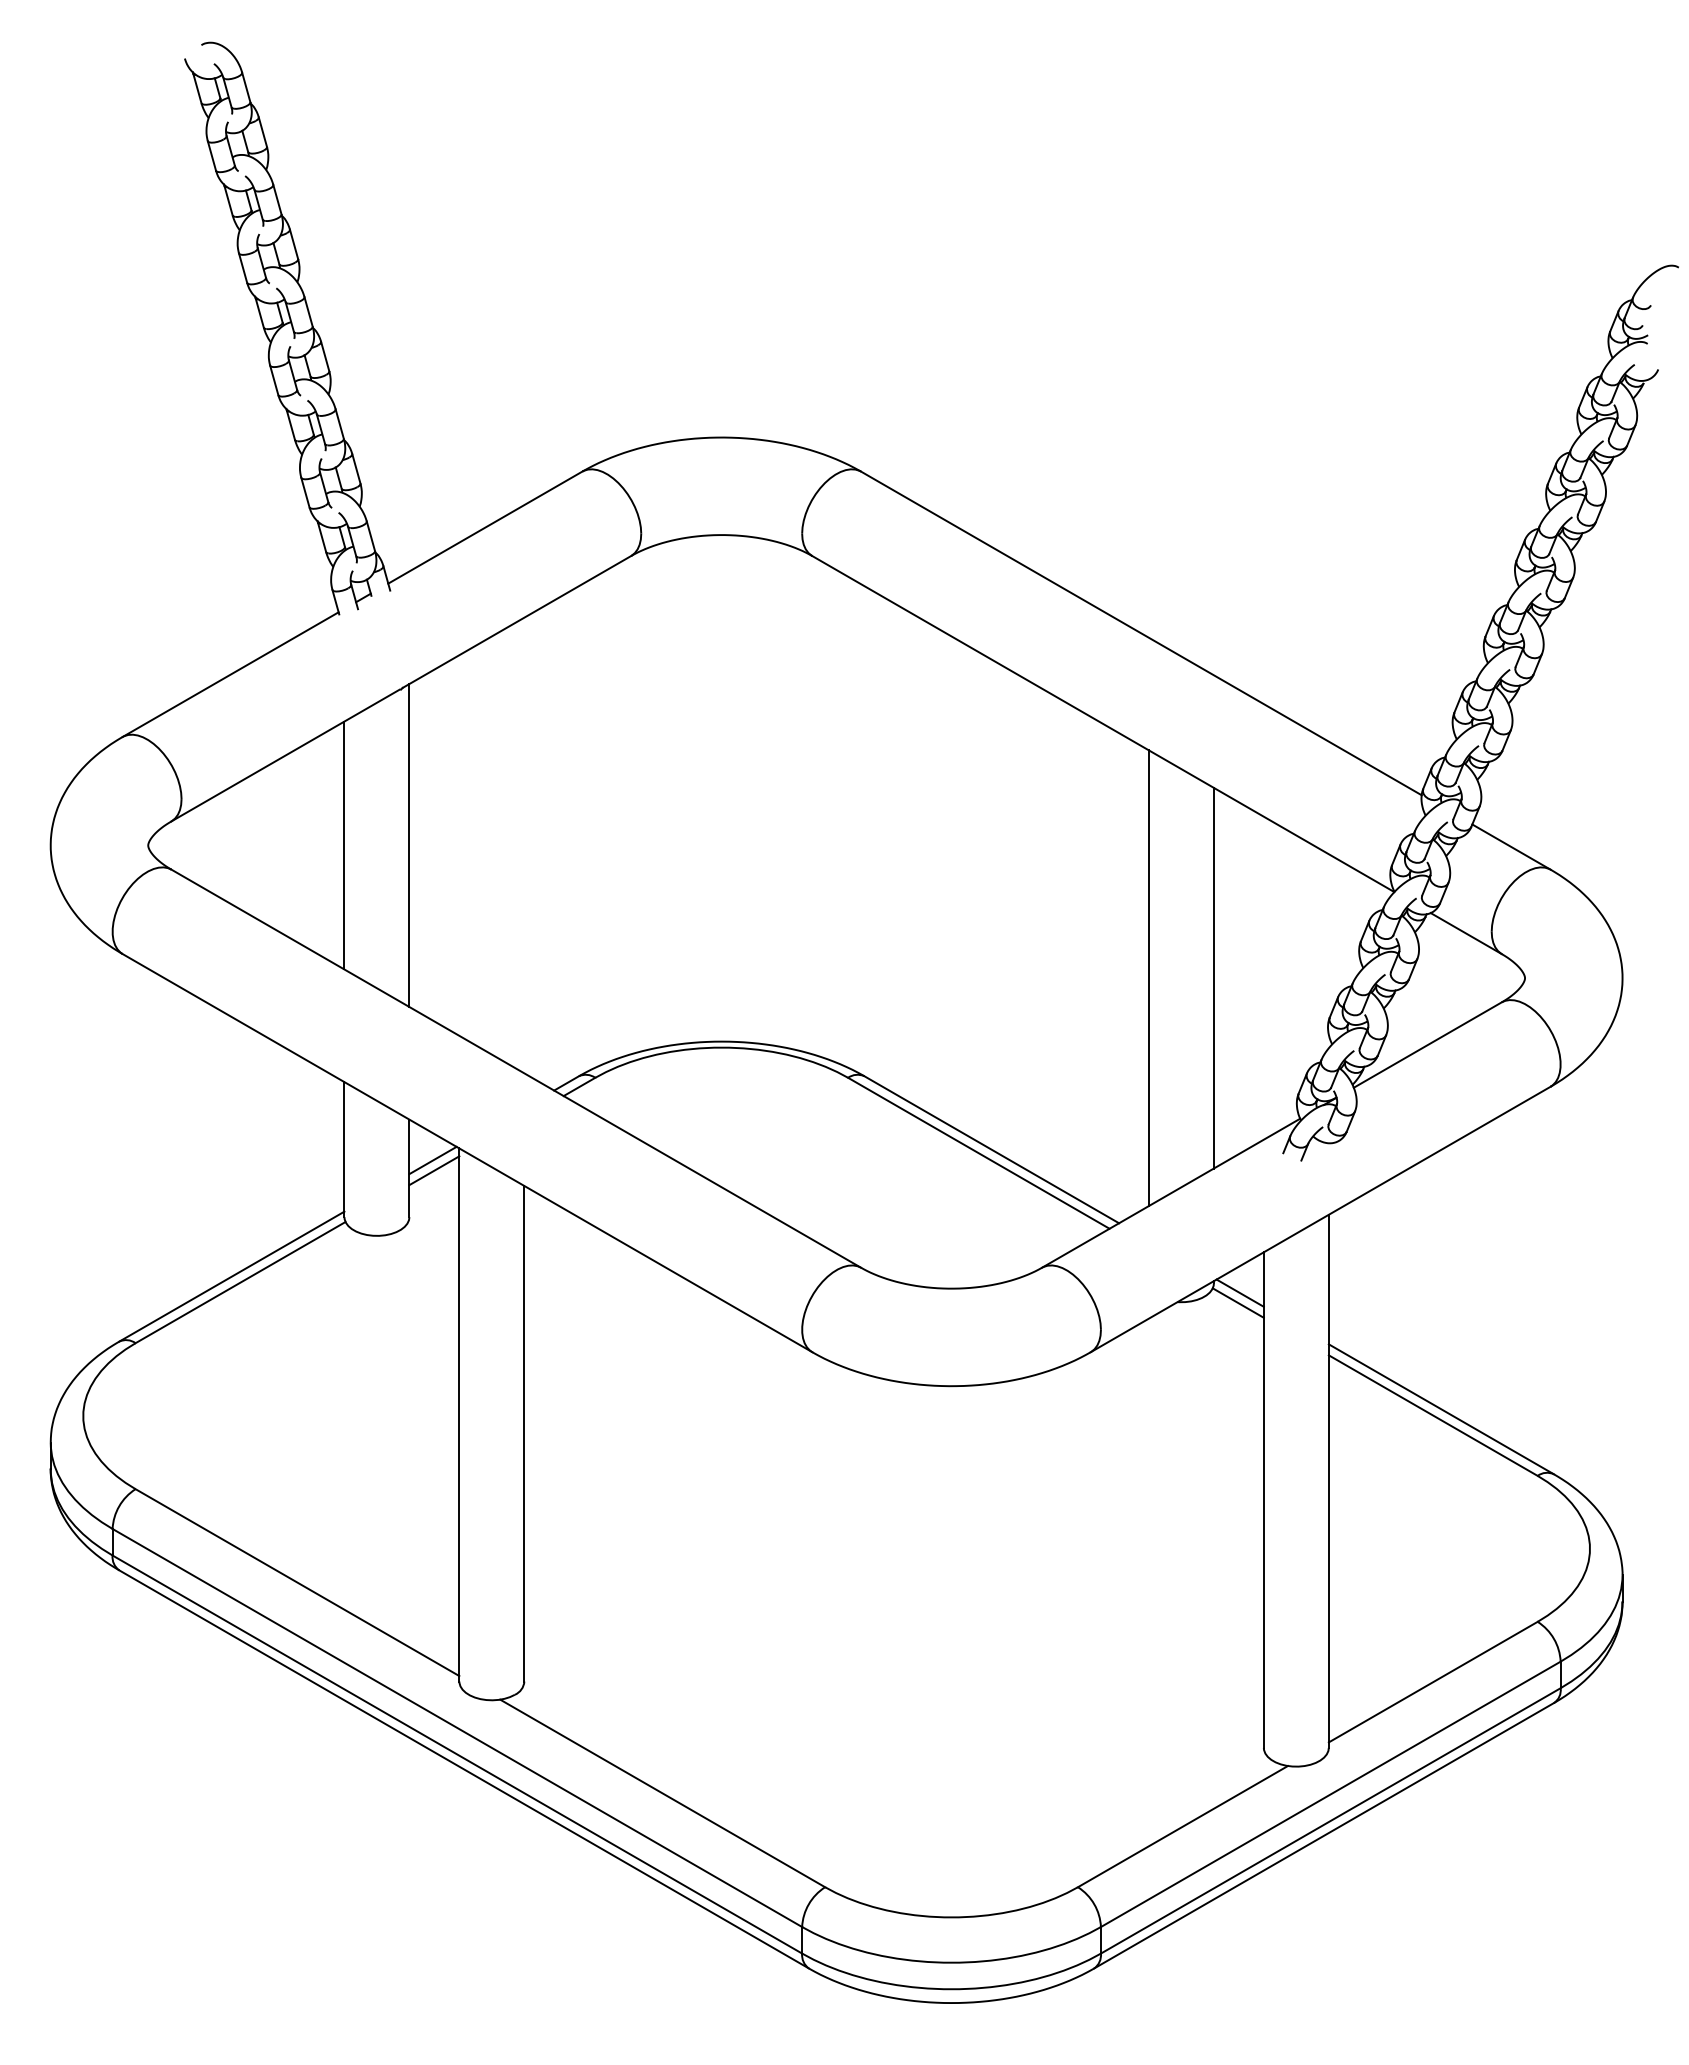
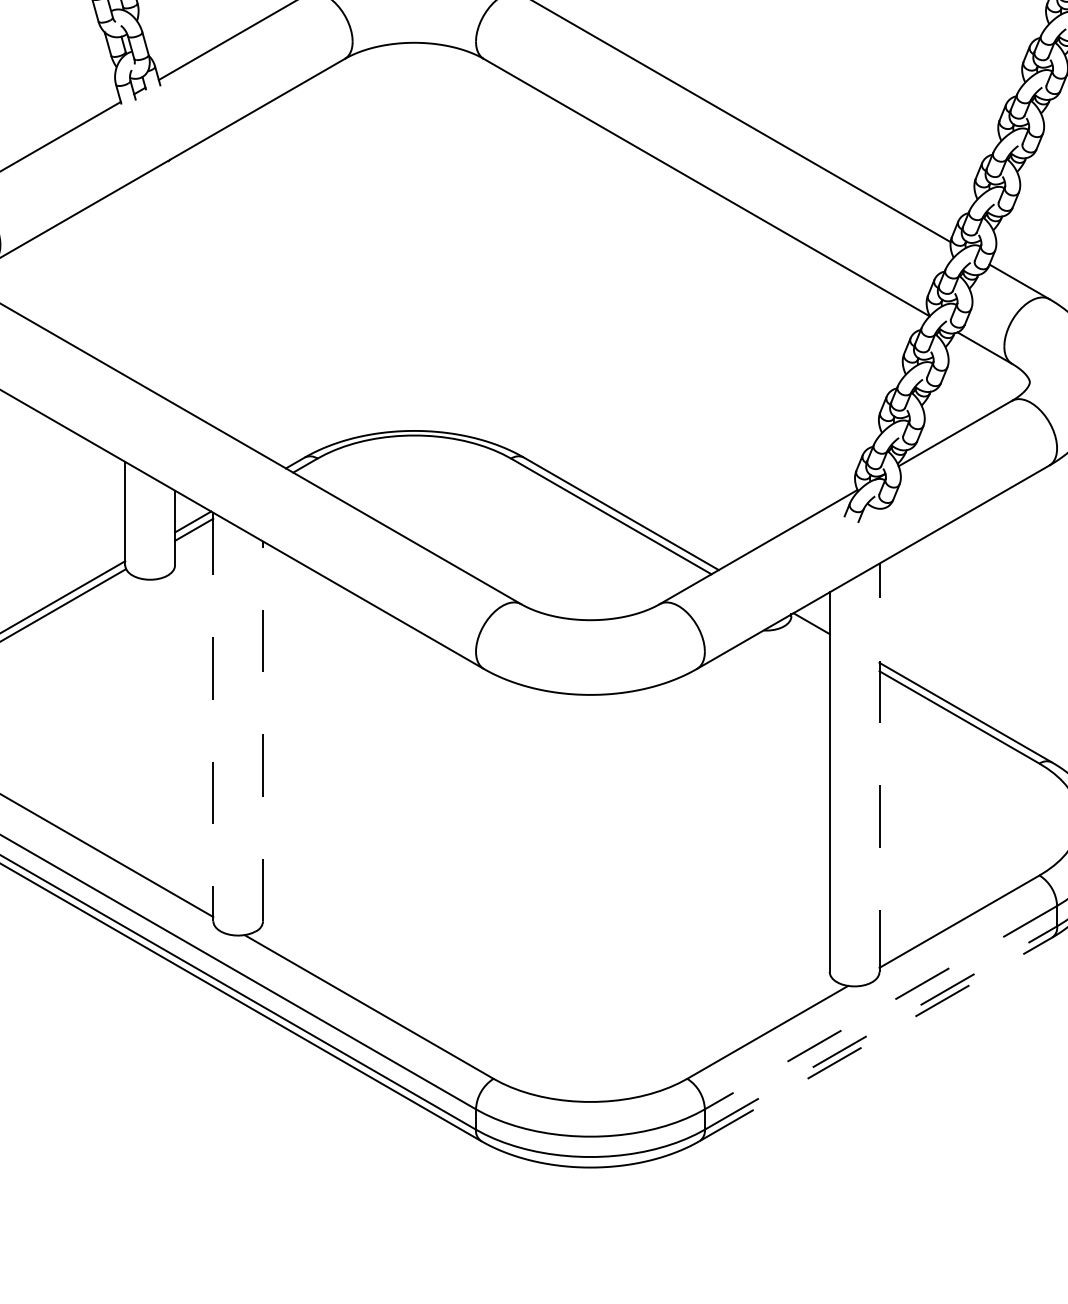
line: (344, 845) -> (125, 280), removed
line: (409, 845) -> (175, 280), removed
line: (1213, 977) -> (791, 381), removed
line: (1148, 978) -> (741, 382), removed
line: (1237, 1302) -> (809, 630), removed
line: (459, 1415) -> (213, 717), solid -> dashed
line: (524, 1433) -> (263, 731), solid -> dashed
line: (1328, 1481) -> (879, 767), solid -> dashed
line: (1330, 1794) -> (880, 1007), solid -> dashed
line: (1331, 1820) -> (881, 1027), solid -> dashed
line: (1324, 1835) -> (876, 1039), solid -> dashed

